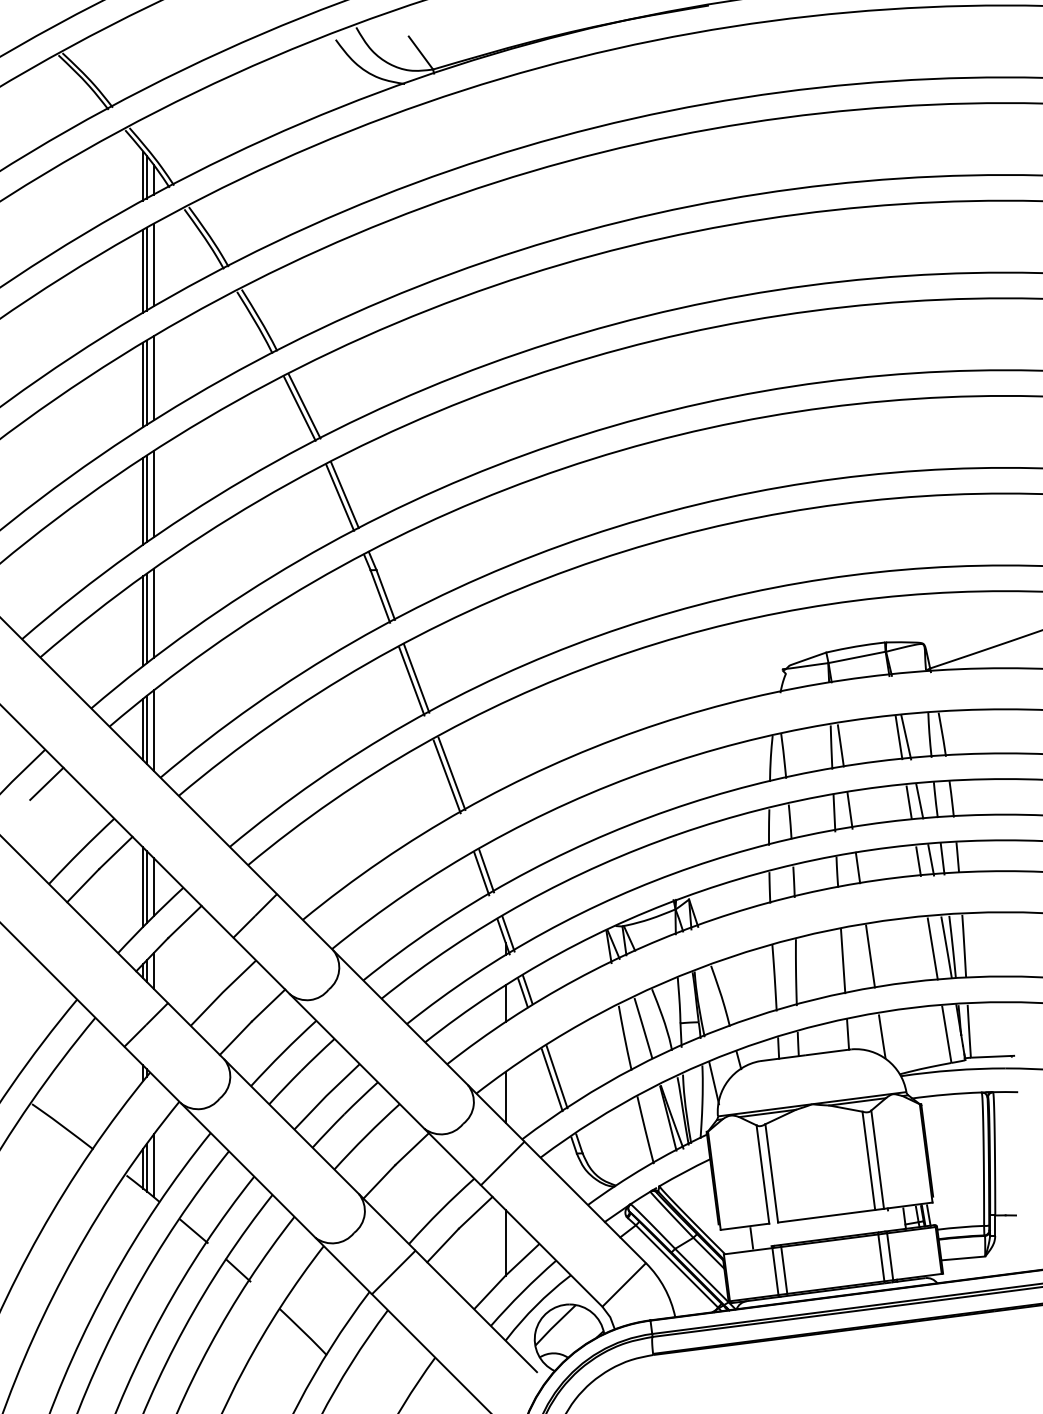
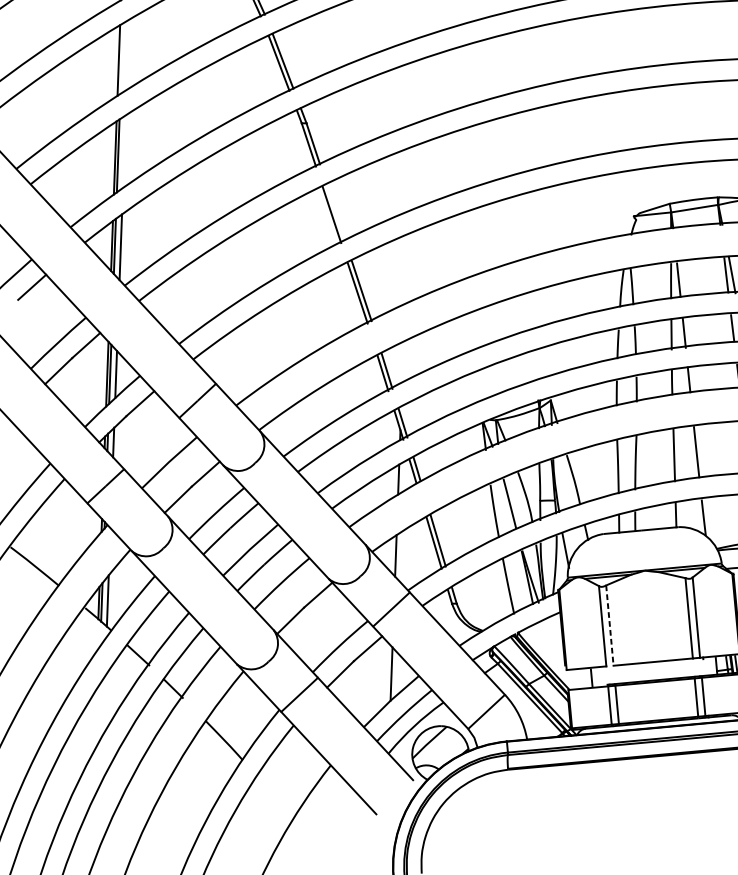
line: (153, 493) -> (127, 54), removed
line: (146, 498) -> (121, 58), removed
line: (153, 612) -> (123, 151), removed
line: (416, 678) -> (335, 212), removed
line: (771, 1173) -> (609, 625), solid -> dashed

